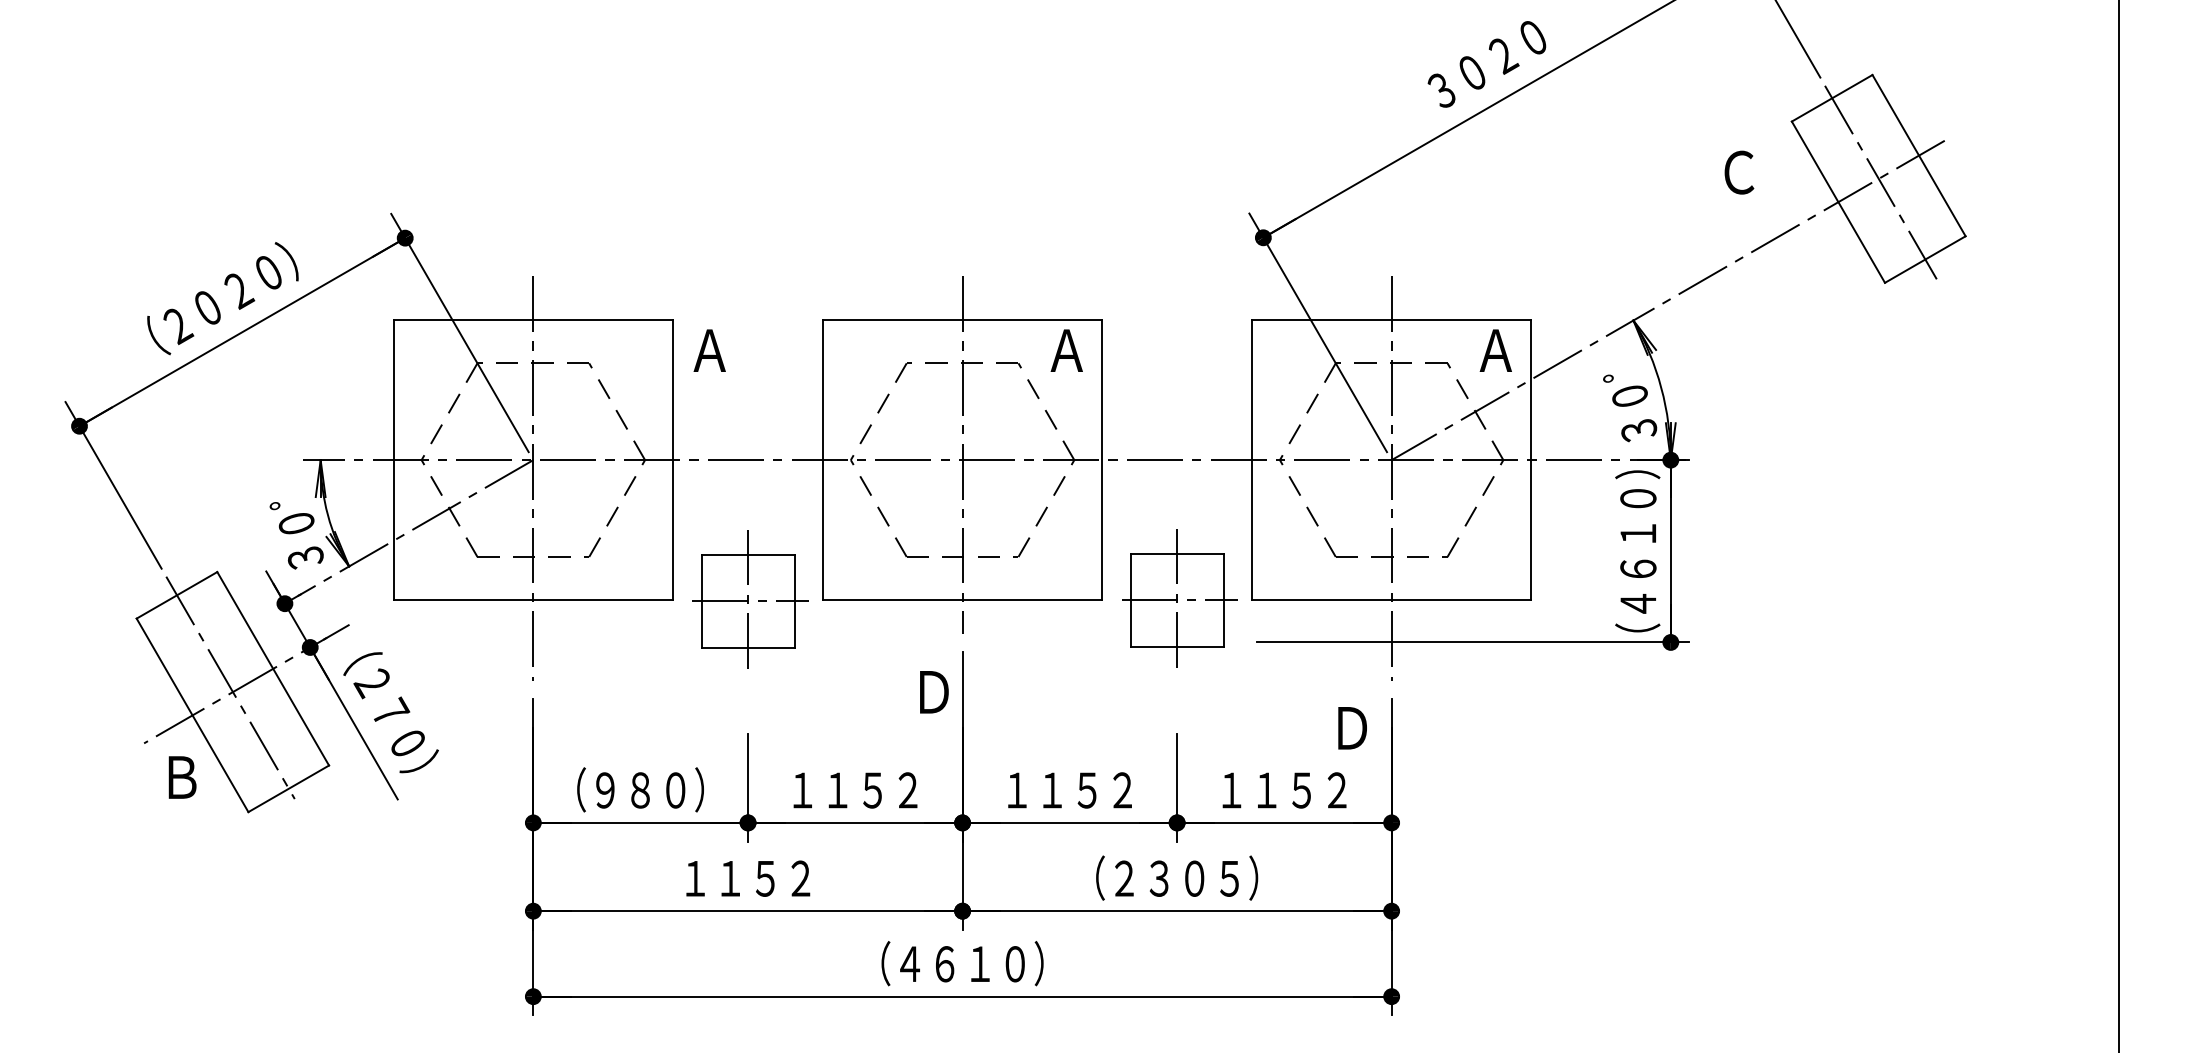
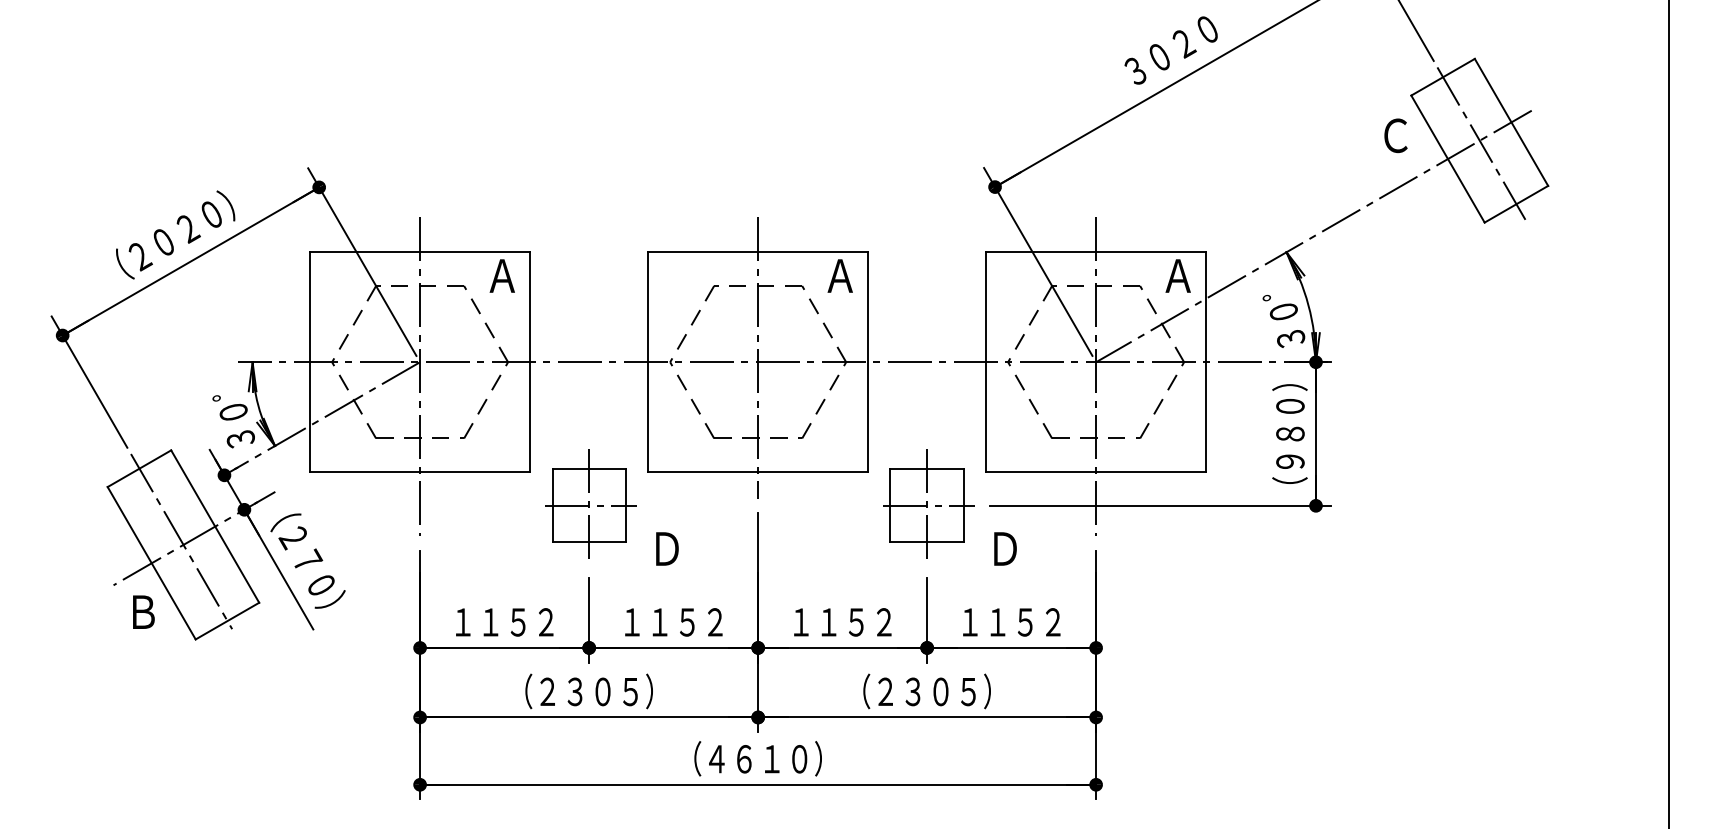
text: (1739, 172) -> (1396, 135), moved
text: (709, 350) -> (502, 275), moved
text: (1637, 551) -> (1289, 434), （４６１０） -> （９８０）
part: (1179, 598) -> (929, 504), moved
part: (750, 599) -> (591, 504), moved
text: (934, 692) -> (667, 549), moved
text: (1352, 728) -> (1005, 549), moved
text: (640, 789) -> (504, 621), （９８０） -> １１５２
text: (748, 877) -> (589, 690), １１５２ -> （２３０５）

